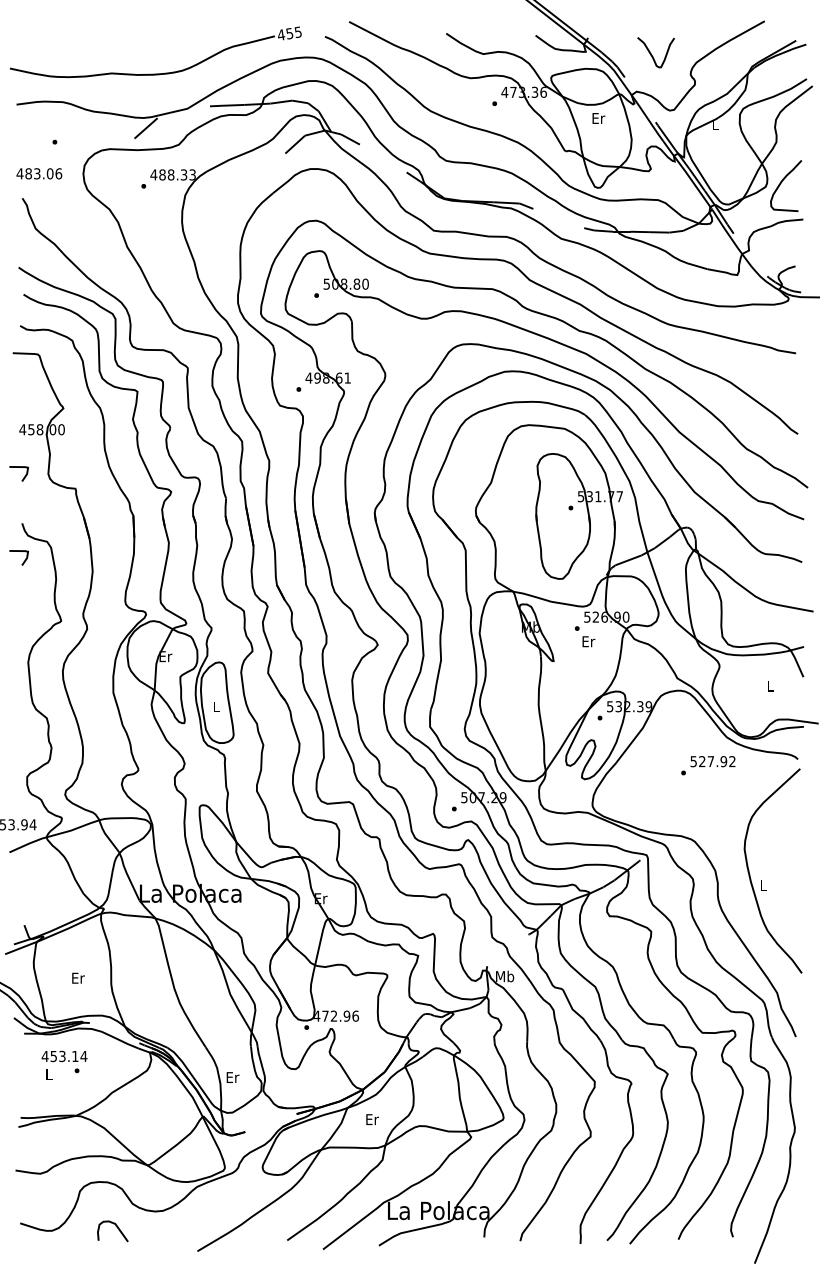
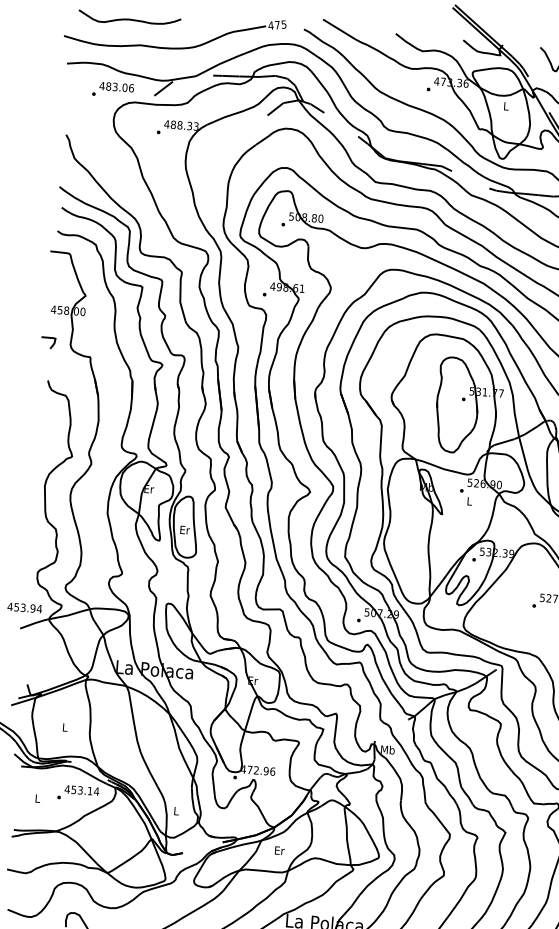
text: (289, 33) -> (277, 24), 455 -> 475
curve: (94, 39) -> (129, 18), added
text: (598, 118) -> (506, 106), Er -> L
text: (39, 173) -> (116, 86), moved
line: (23, 561) -> (46, 409), removed
text: (588, 641) -> (469, 501), Er -> L
text: (216, 706) -> (184, 529), L -> Er
text: (78, 977) -> (65, 726), Er -> L
text: (64, 1056) -> (81, 790), moved
text: (232, 1077) -> (176, 811), Er -> L

